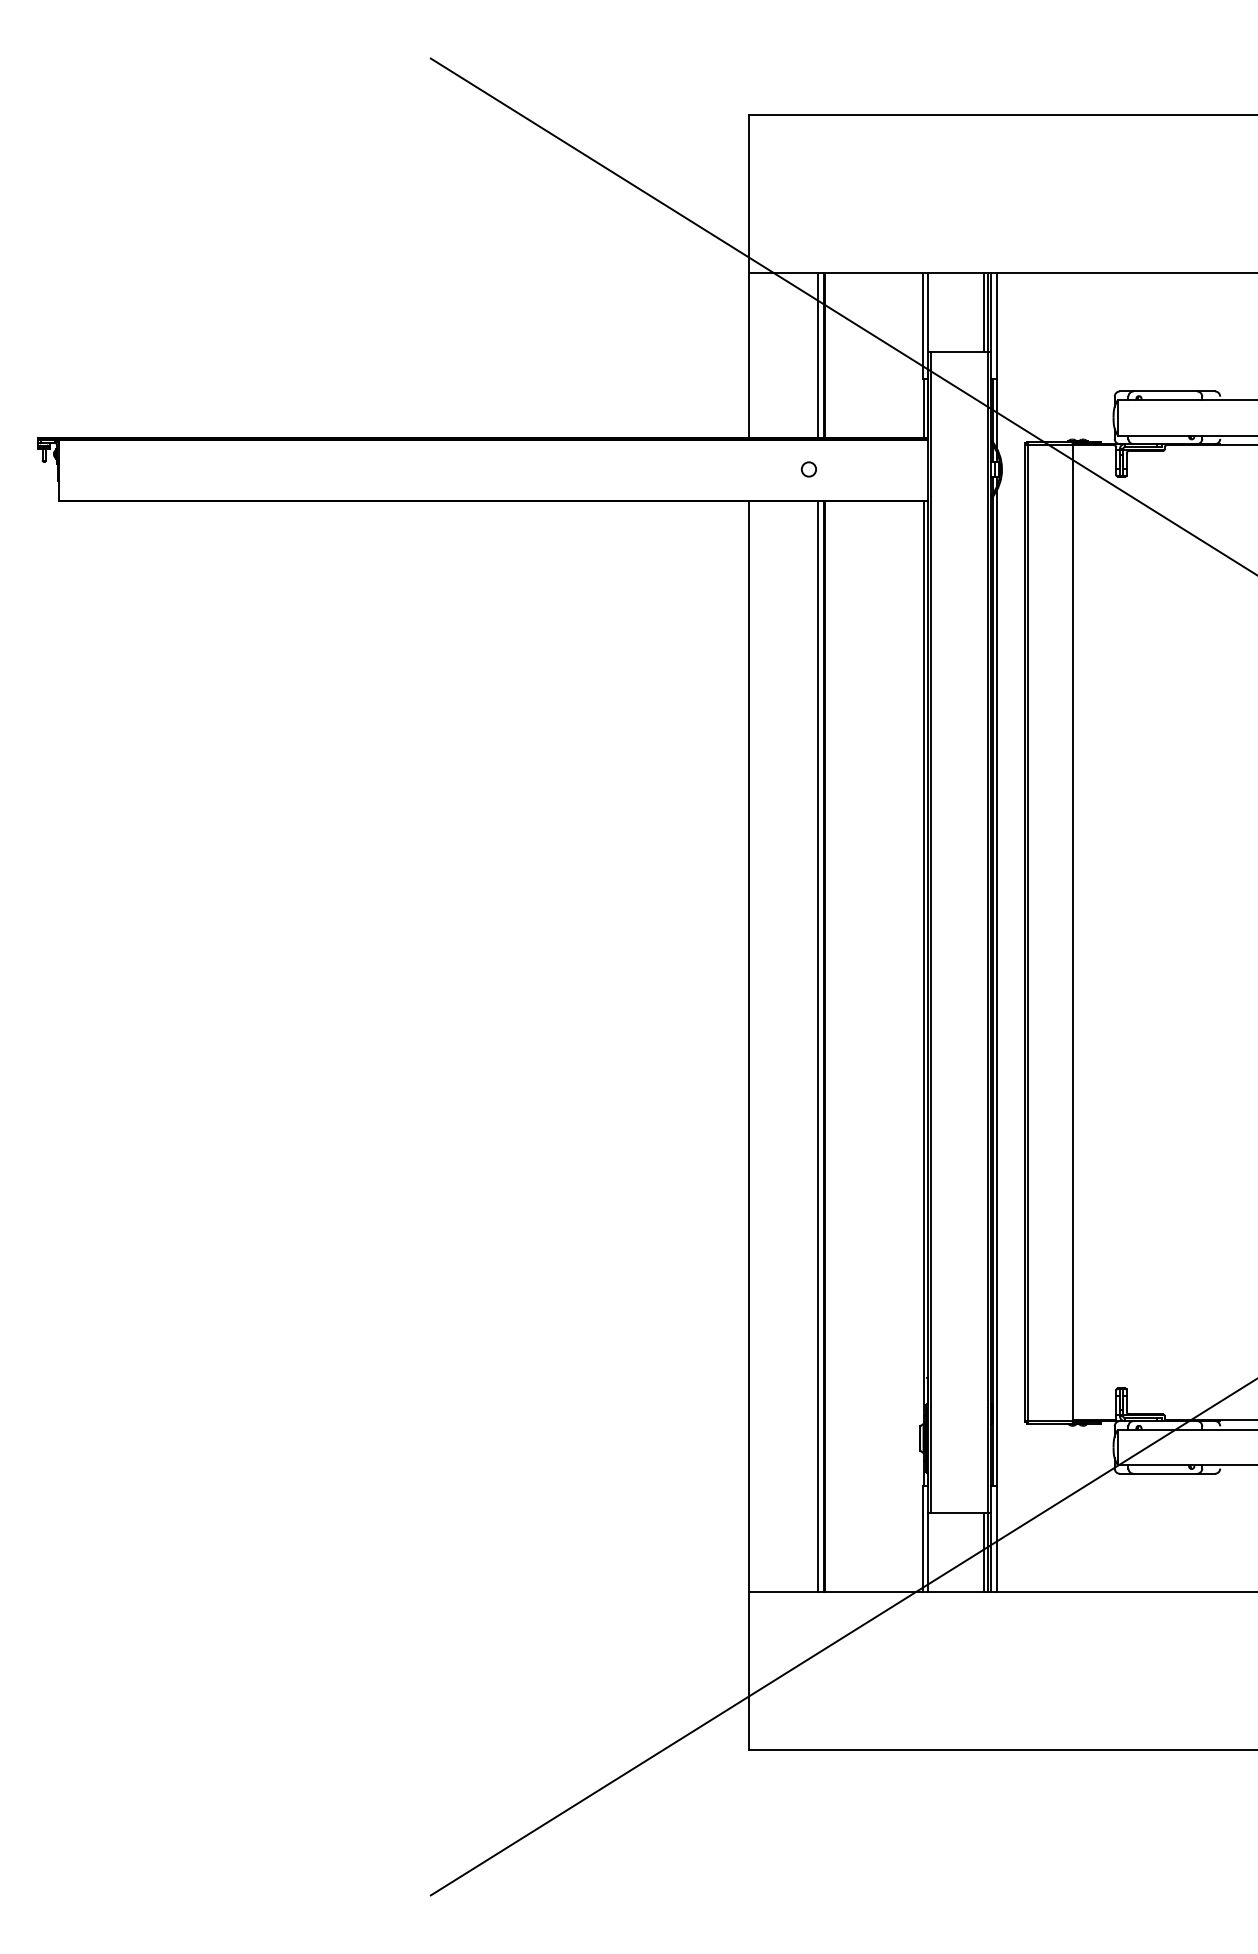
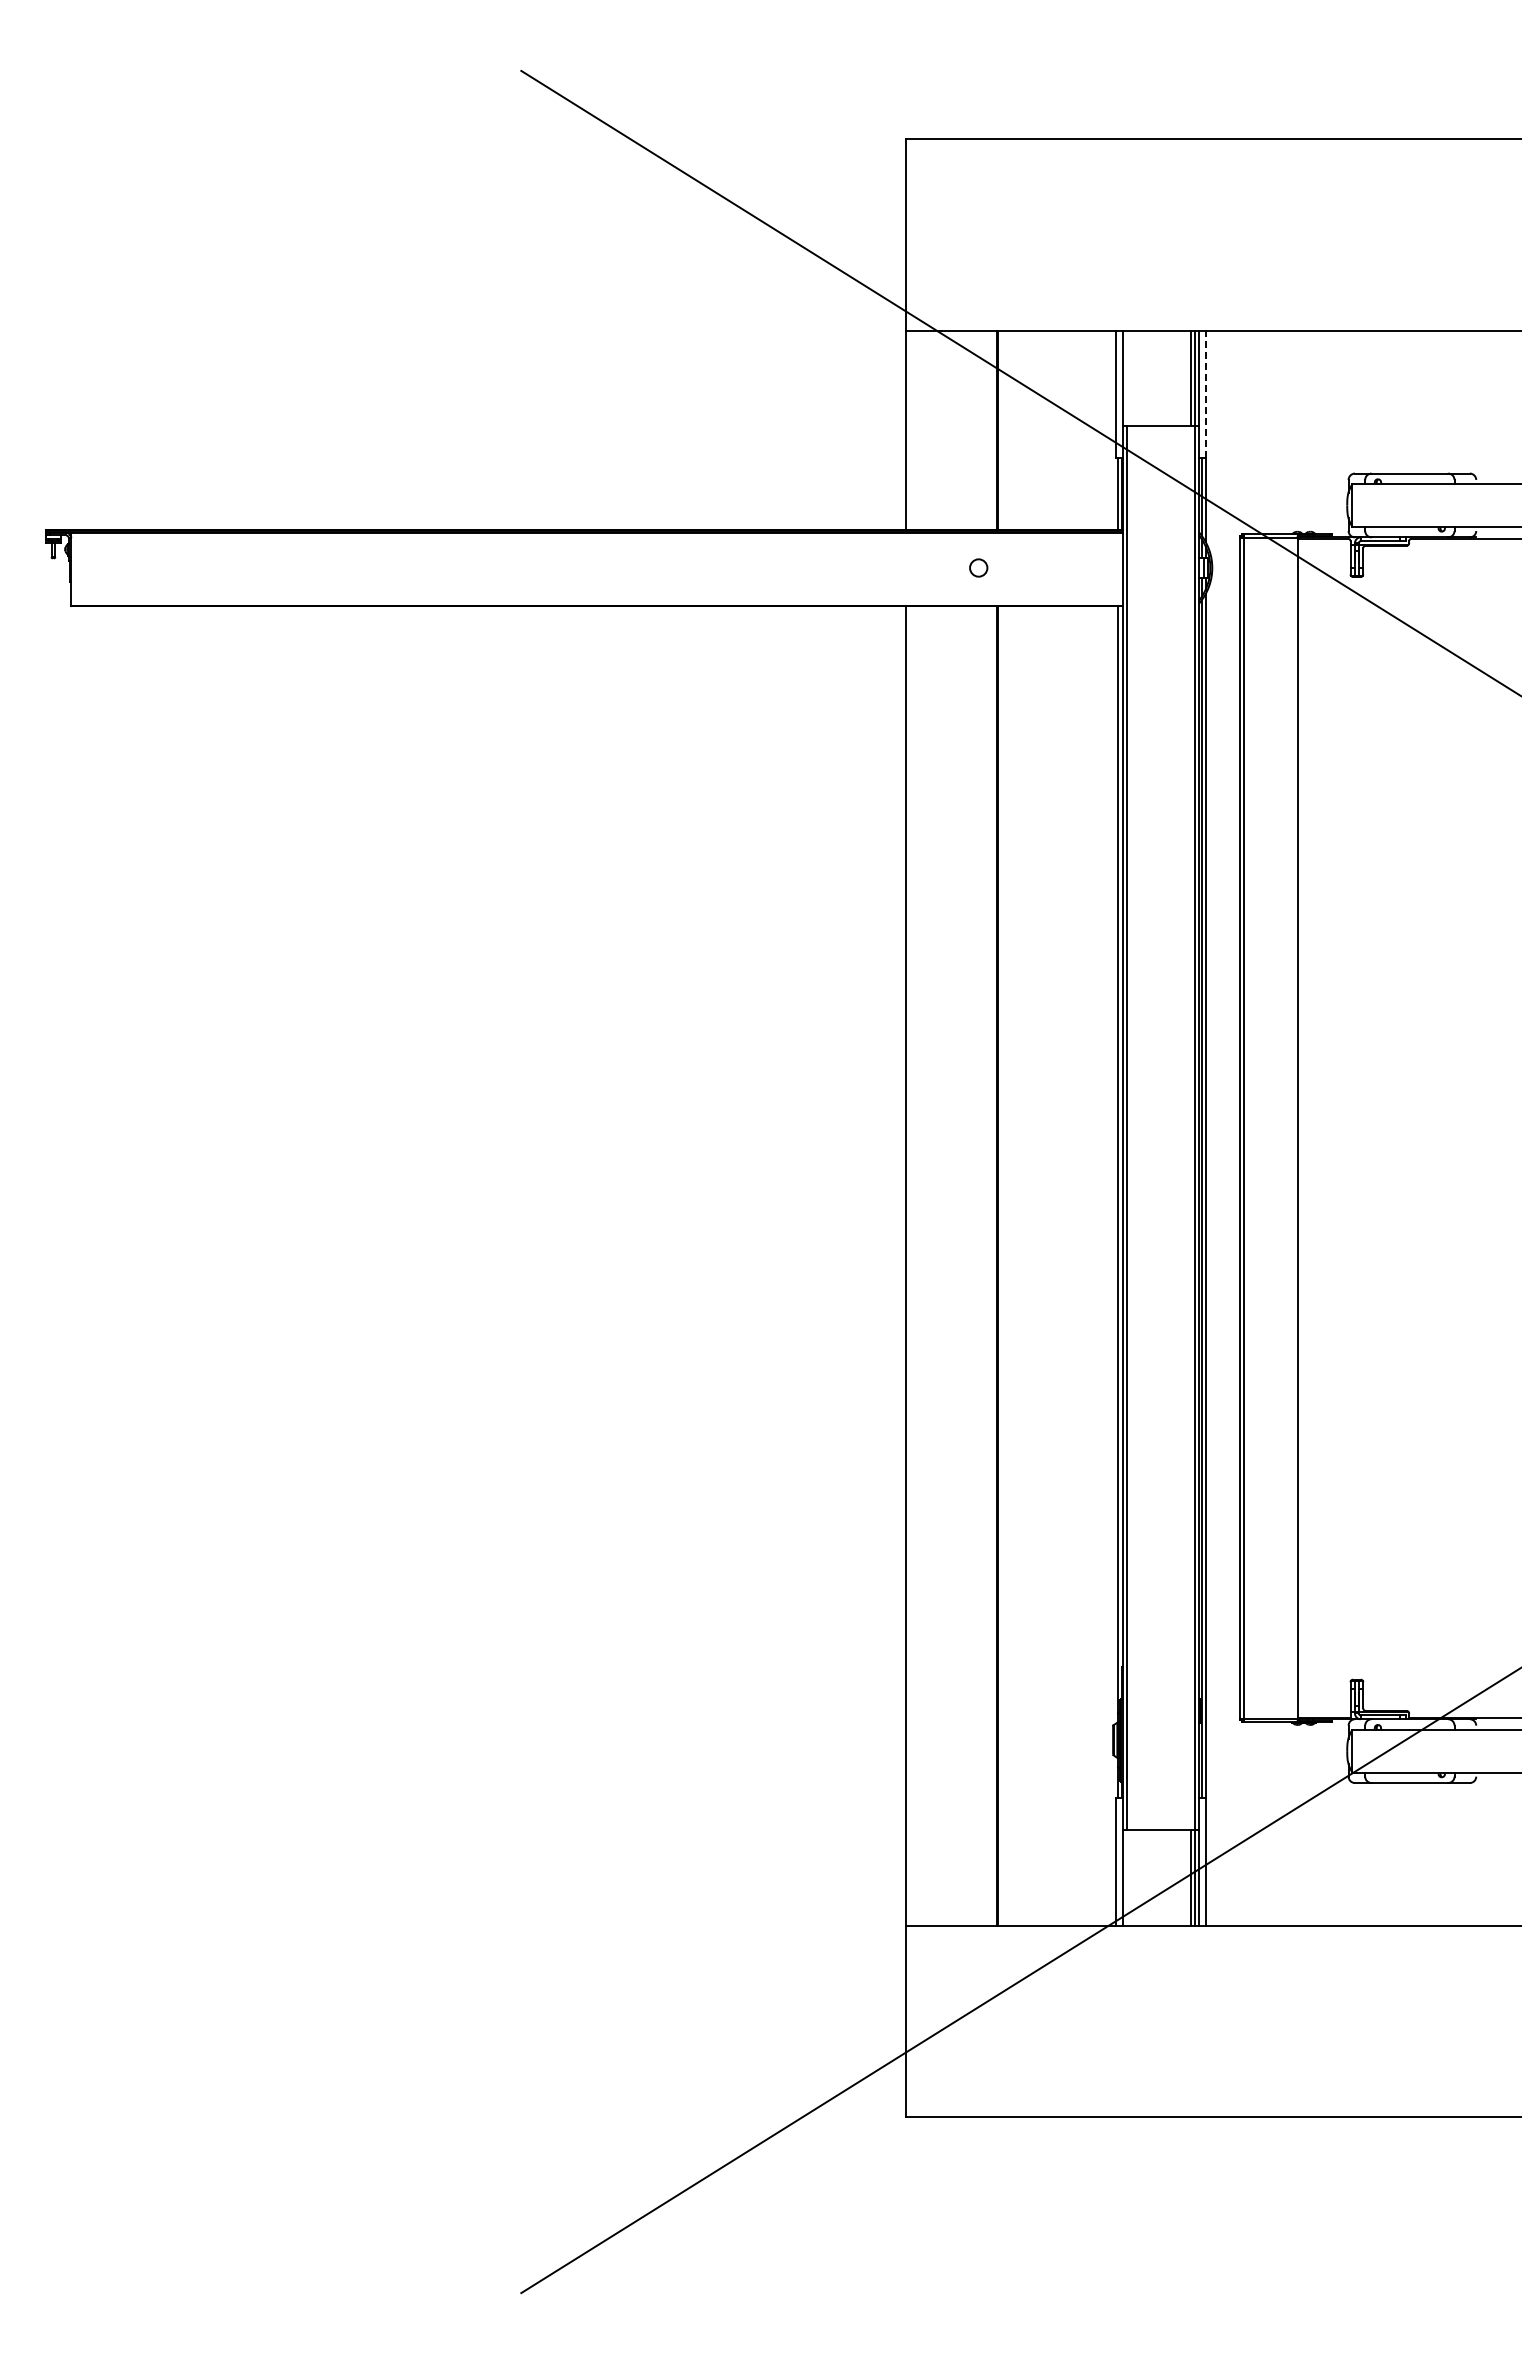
line: (996, 326) -> (1205, 394), solid -> dashed
line: (817, 354) -> (989, 429), removed
line: (817, 1046) -> (989, 1266), removed

